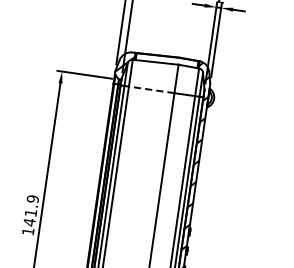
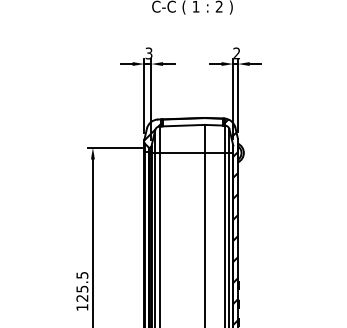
line: (151, 90) -> (182, 153), dashed -> solid
text: (31, 210) -> (82, 286), 141.9 -> 125.5

